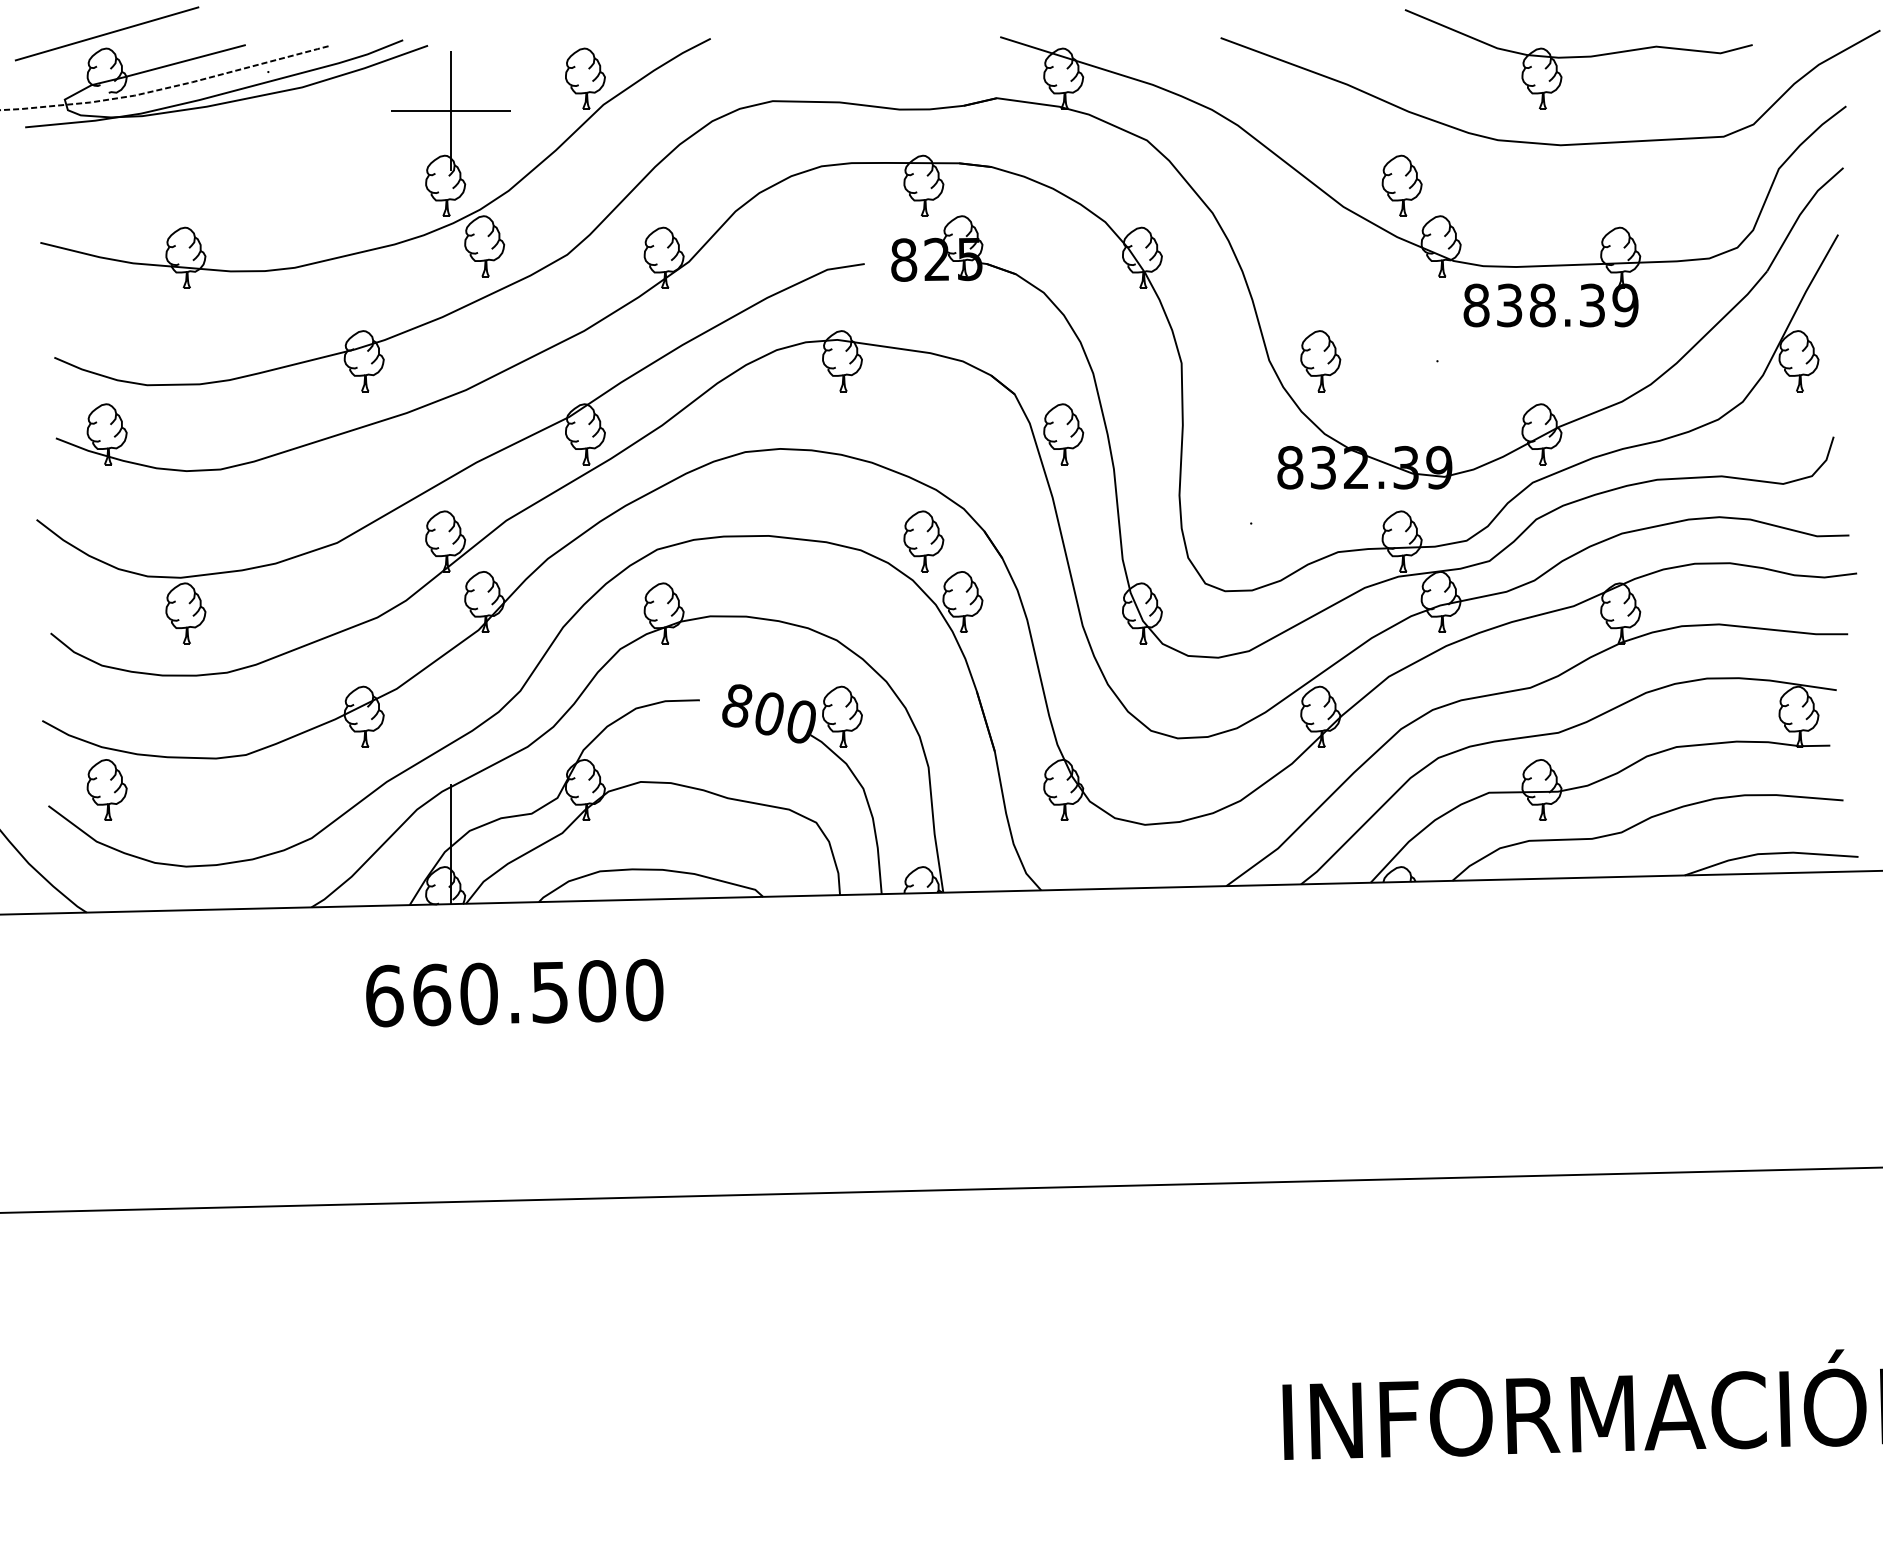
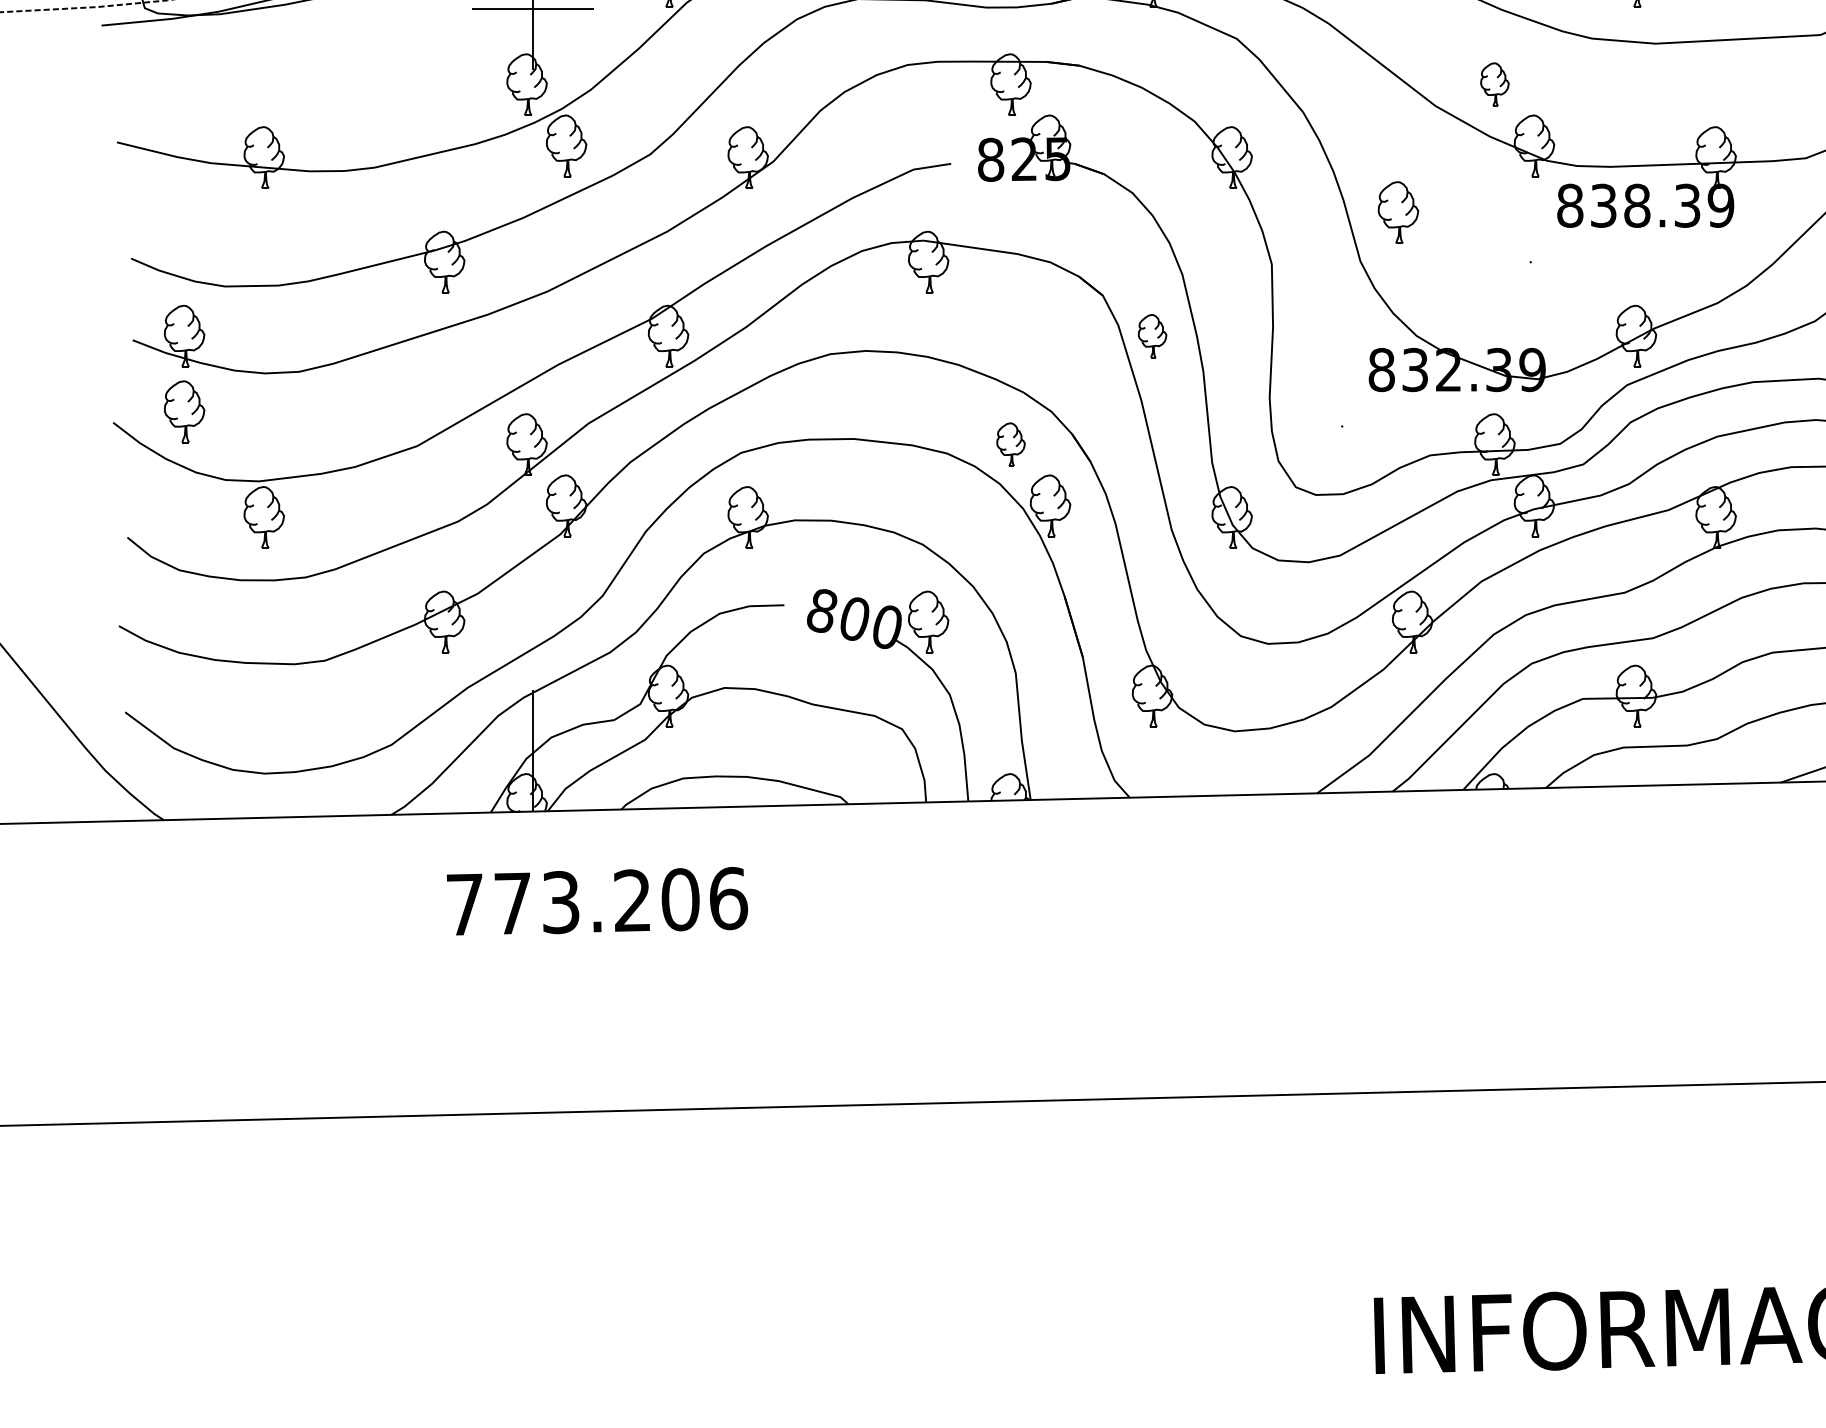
part: (1401, 185) -> (1494, 84), size x0.7
part: (1320, 361) -> (1398, 212), moved
part: (1063, 434) -> (1152, 336), size x0.7
part: (923, 541) -> (1010, 444), size x0.7
part: (106, 789) -> (183, 411), moved
text: (514, 992) -> (596, 901), 660.500 -> 773.206

